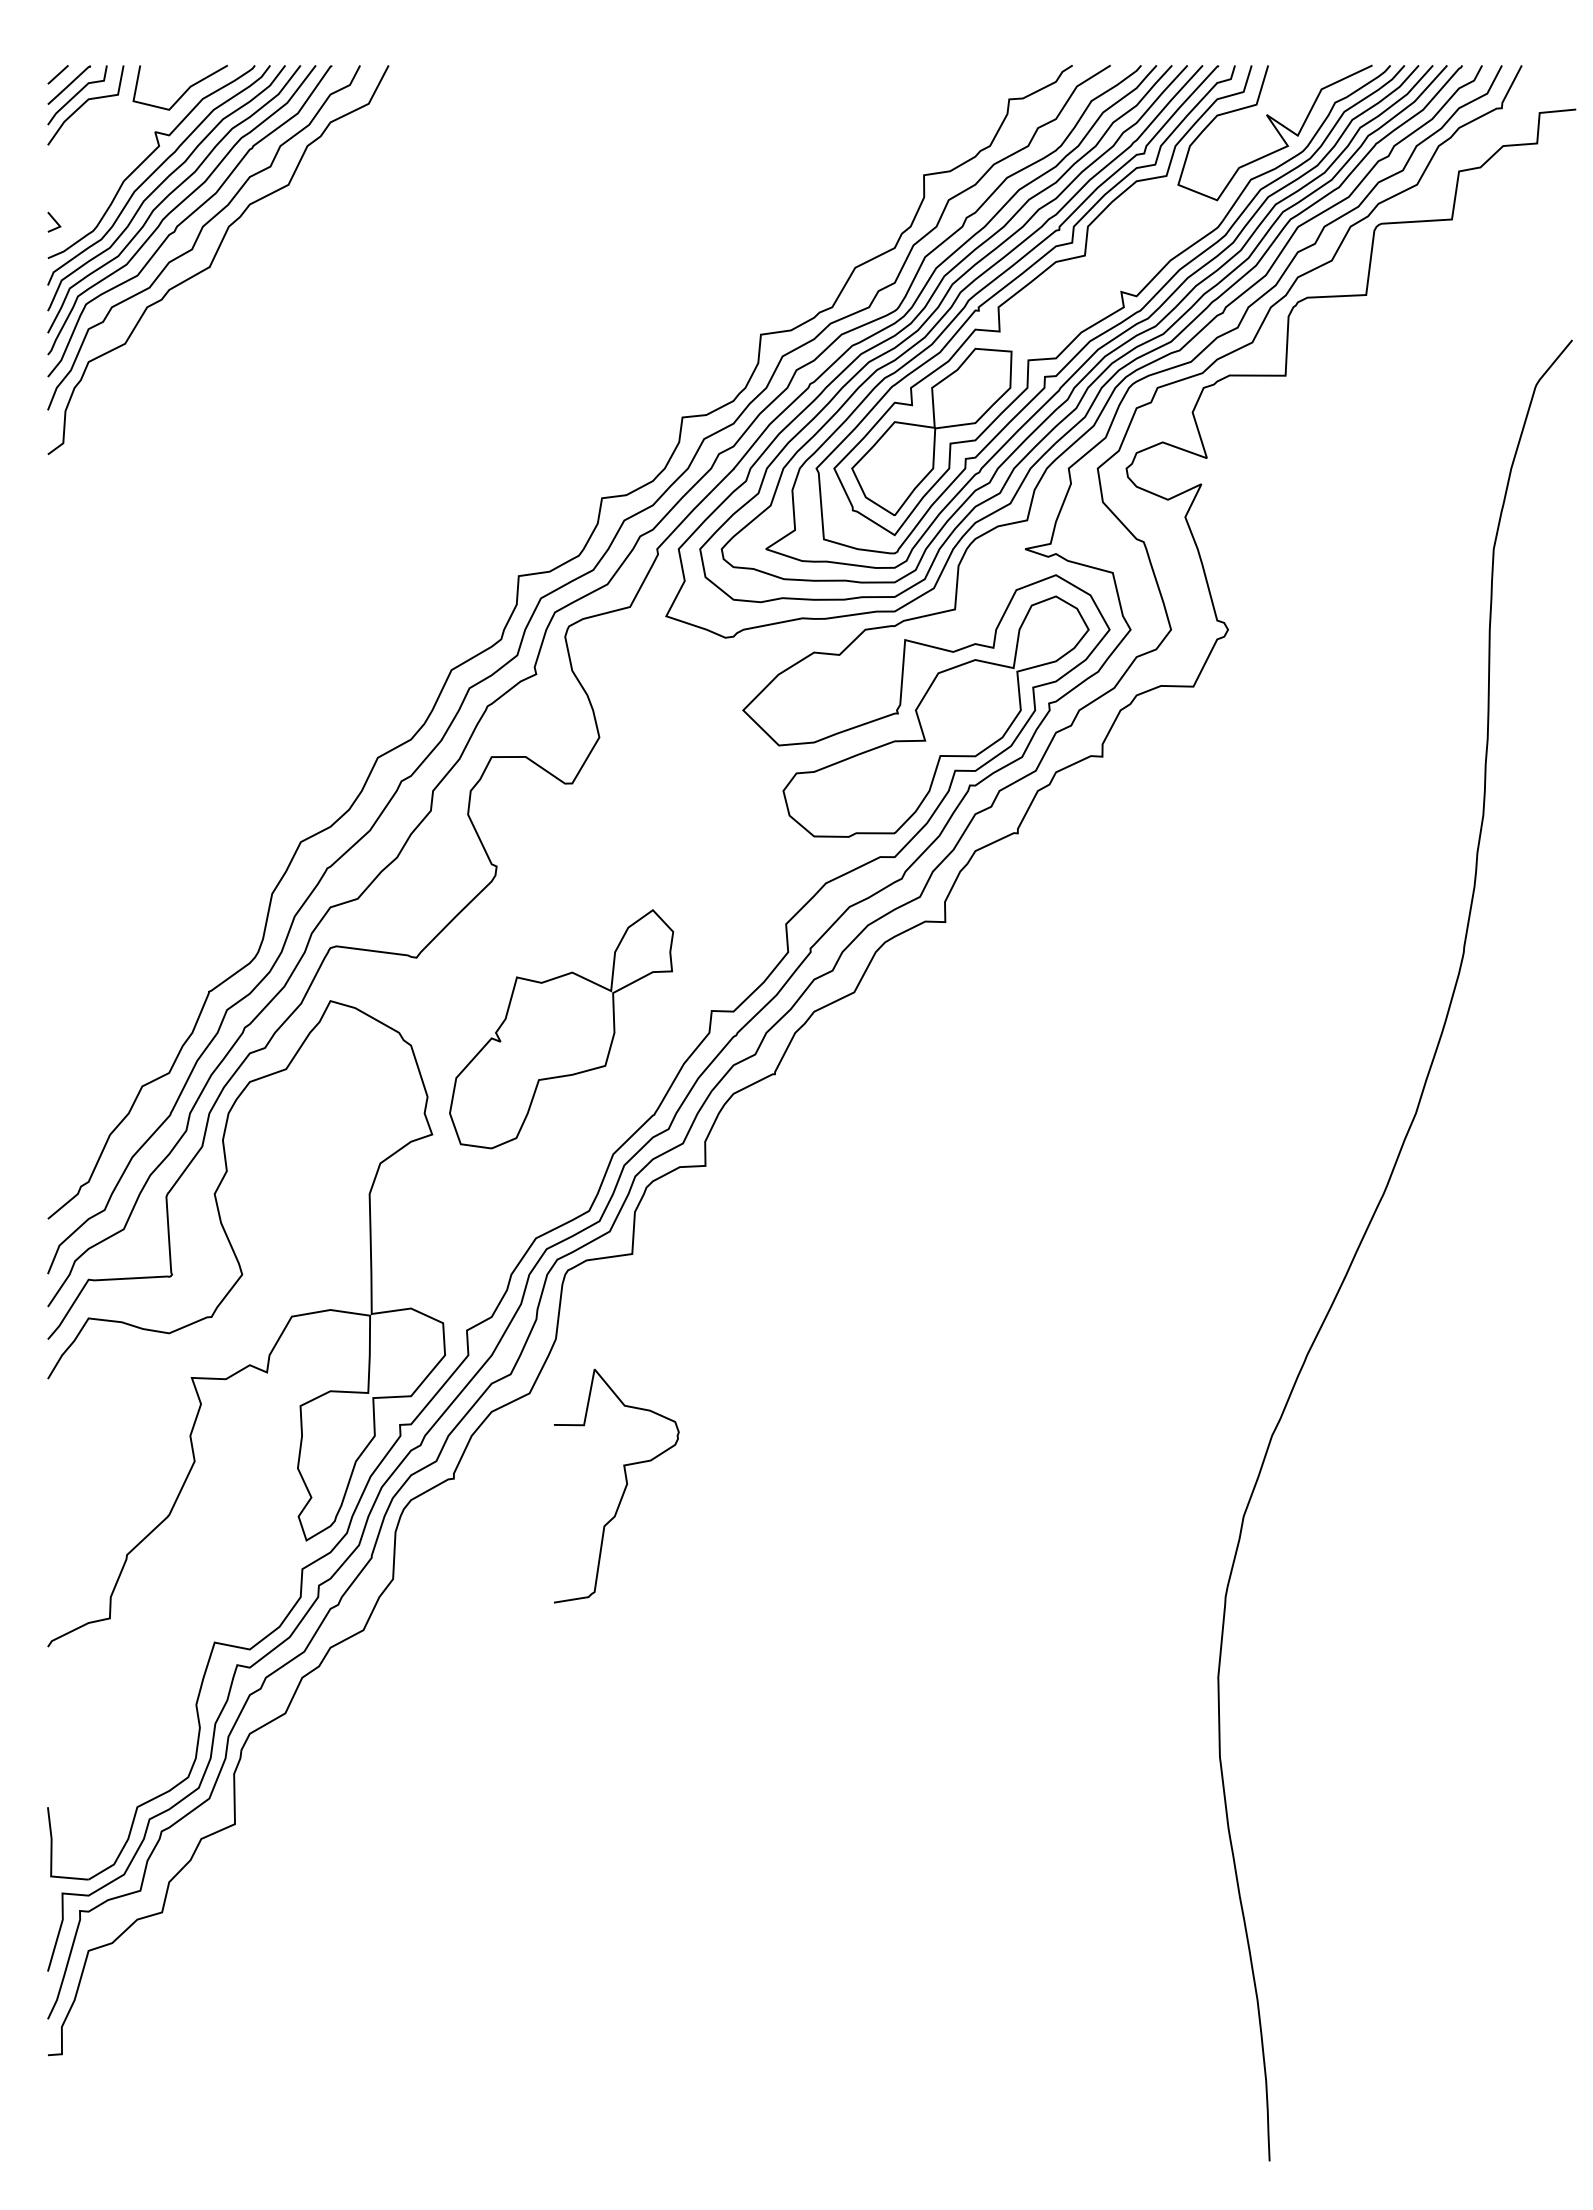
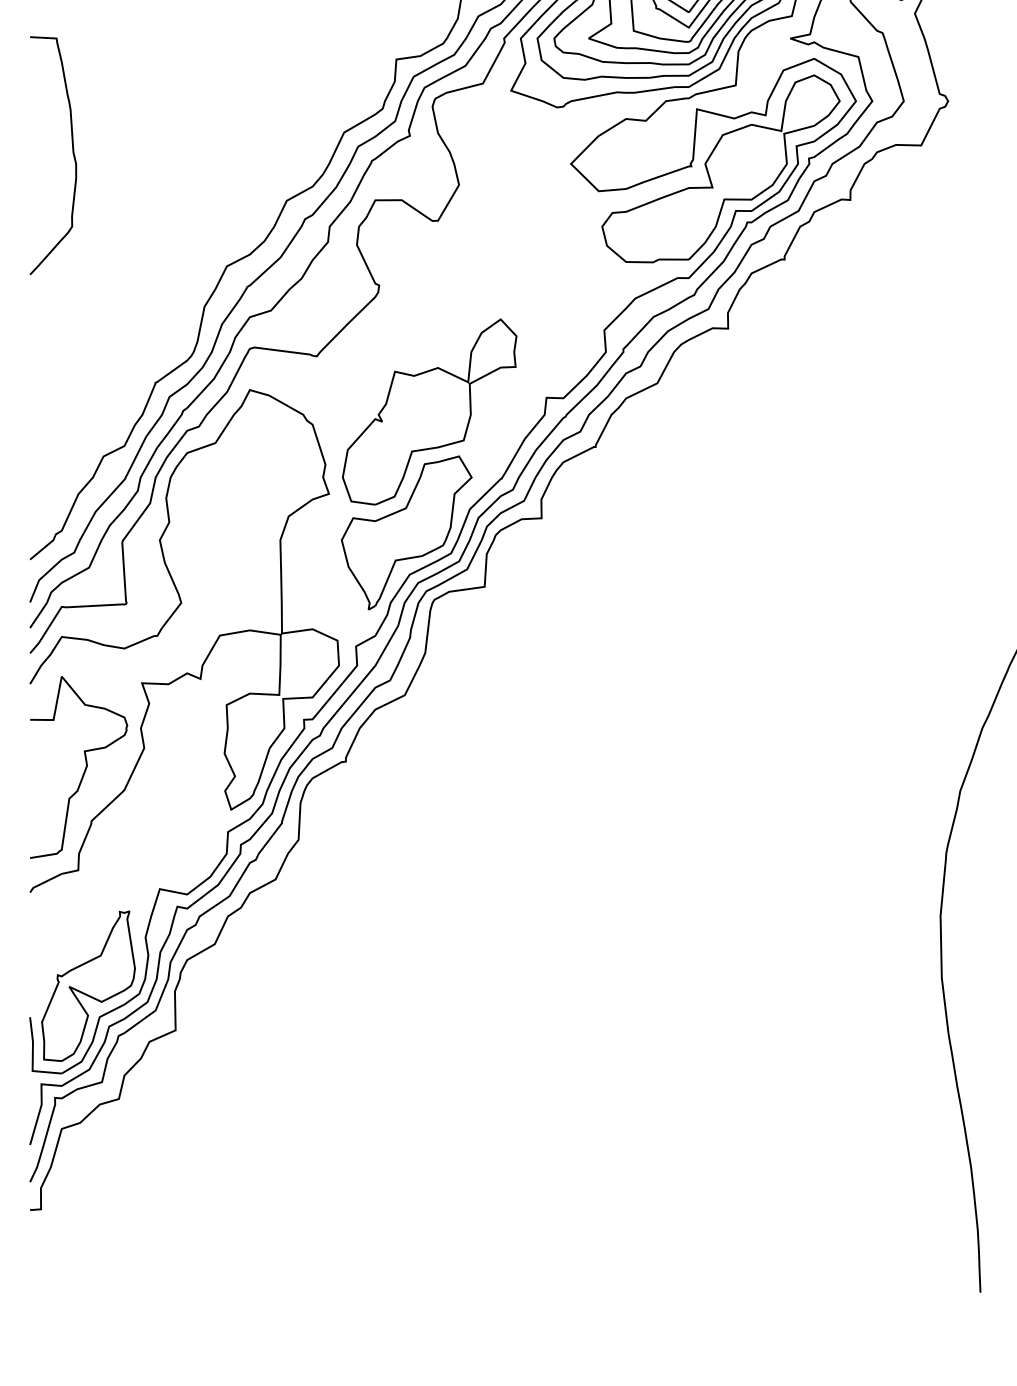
curve: (102, 695) -> (72, 152), added
part: (531, 1184) -> (406, 532), added
curve: (624, 1487) -> (85, 768), moved
part: (122, 1767) -> (88, 986), added

